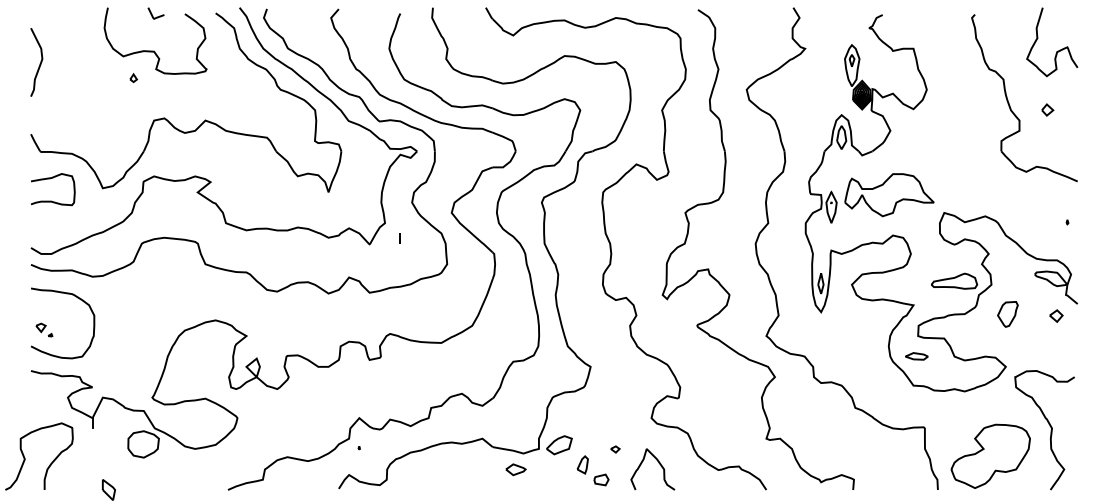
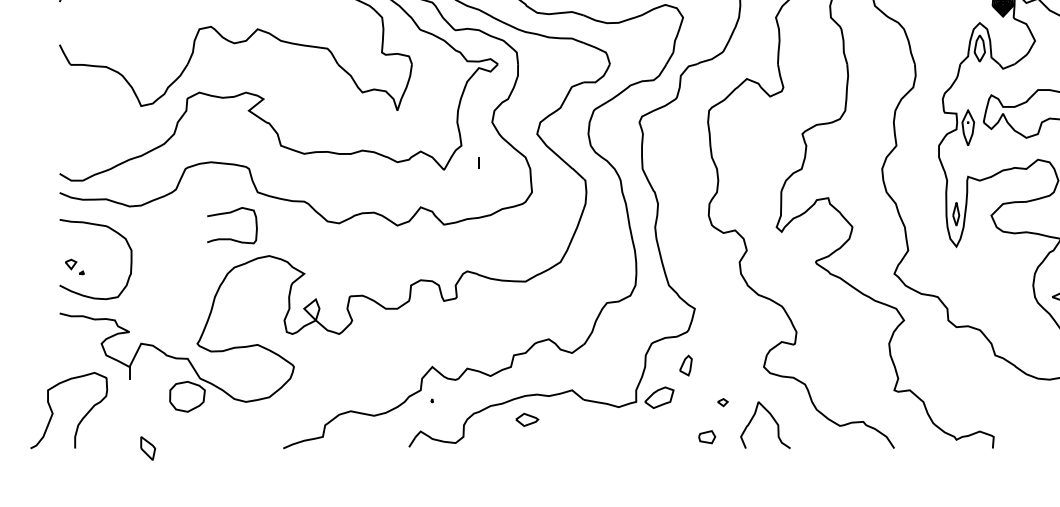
curve: (50, 179) -> (229, 214), moved
part: (582, 464) -> (685, 365), moved
part: (515, 469) -> (526, 419), moved

